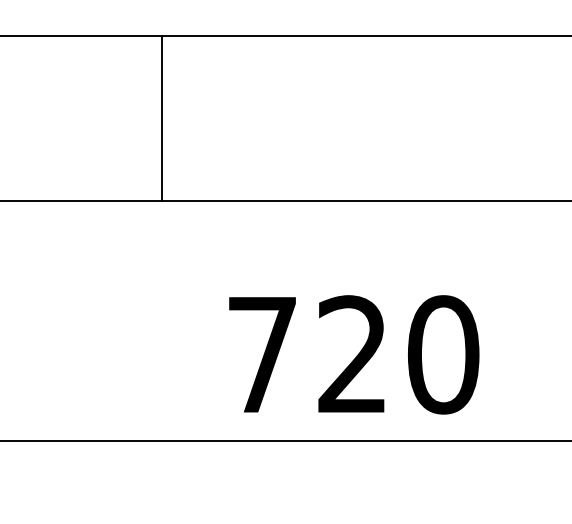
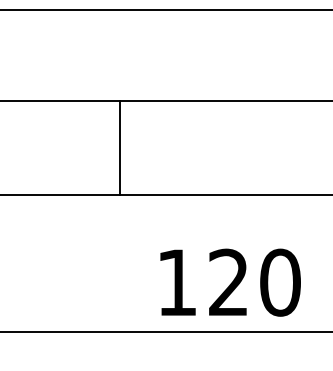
text: (263, 354) -> (177, 282), 720 -> 120

